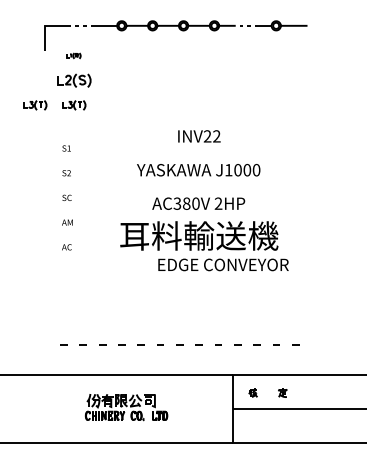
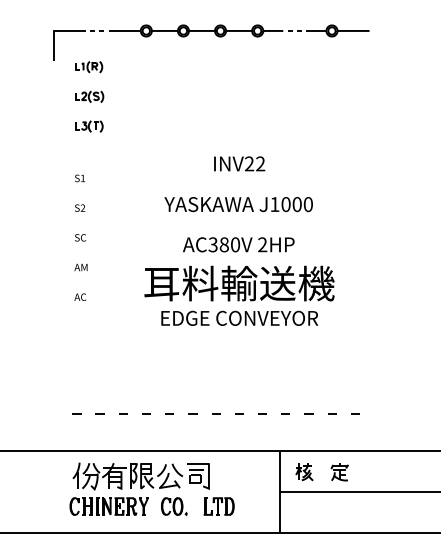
part: (73, 55) -> (88, 66), size x1.67
part: (74, 80) -> (89, 96), size x0.71
part: (35, 105) -> (42, 126), removed
text: (223, 264) -> (239, 317), moved
part: (252, 392) -> (303, 471), size x1.67
part: (282, 392) -> (339, 471), size x1.67
part: (126, 407) -> (151, 489), size x1.67

